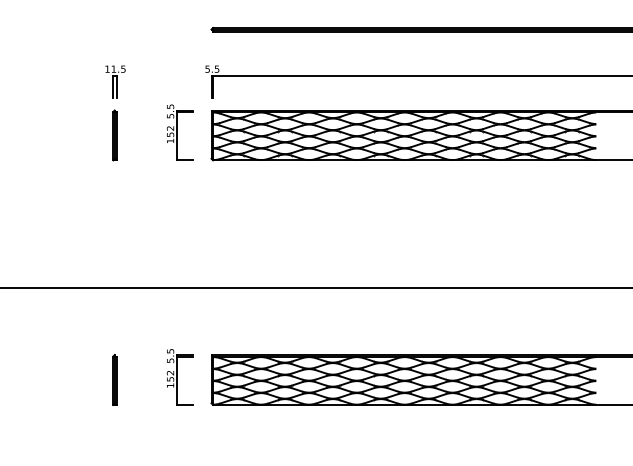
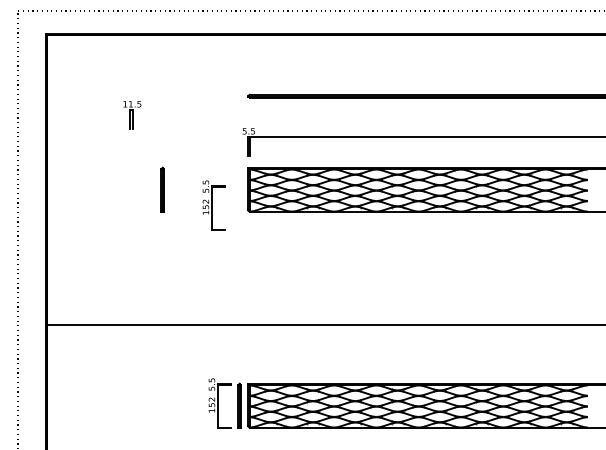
part: (115, 81) -> (132, 115), moved
part: (179, 132) -> (213, 205), moved
line: (114, 379) -> (239, 405), moved

